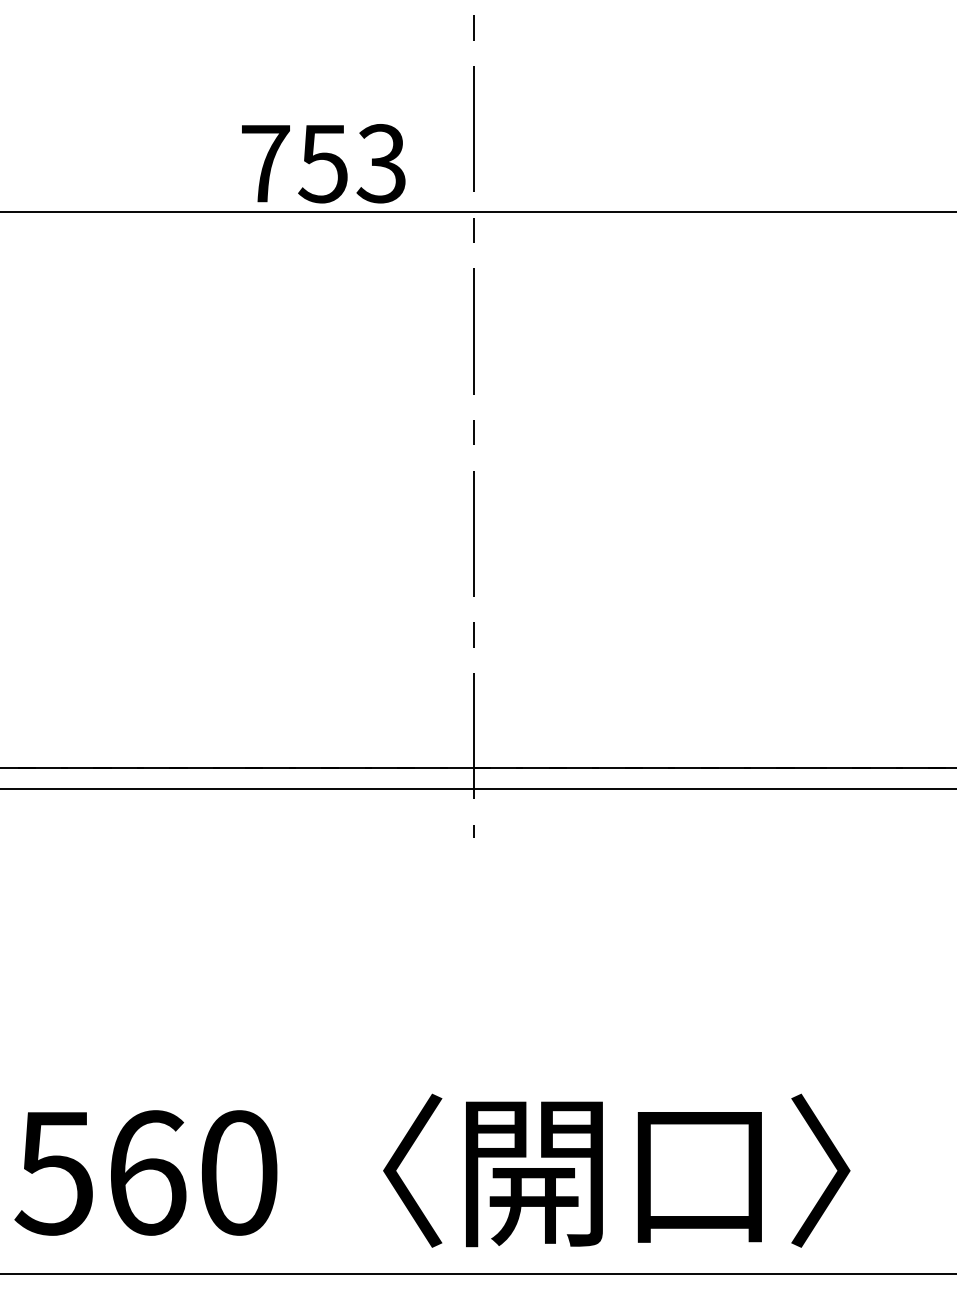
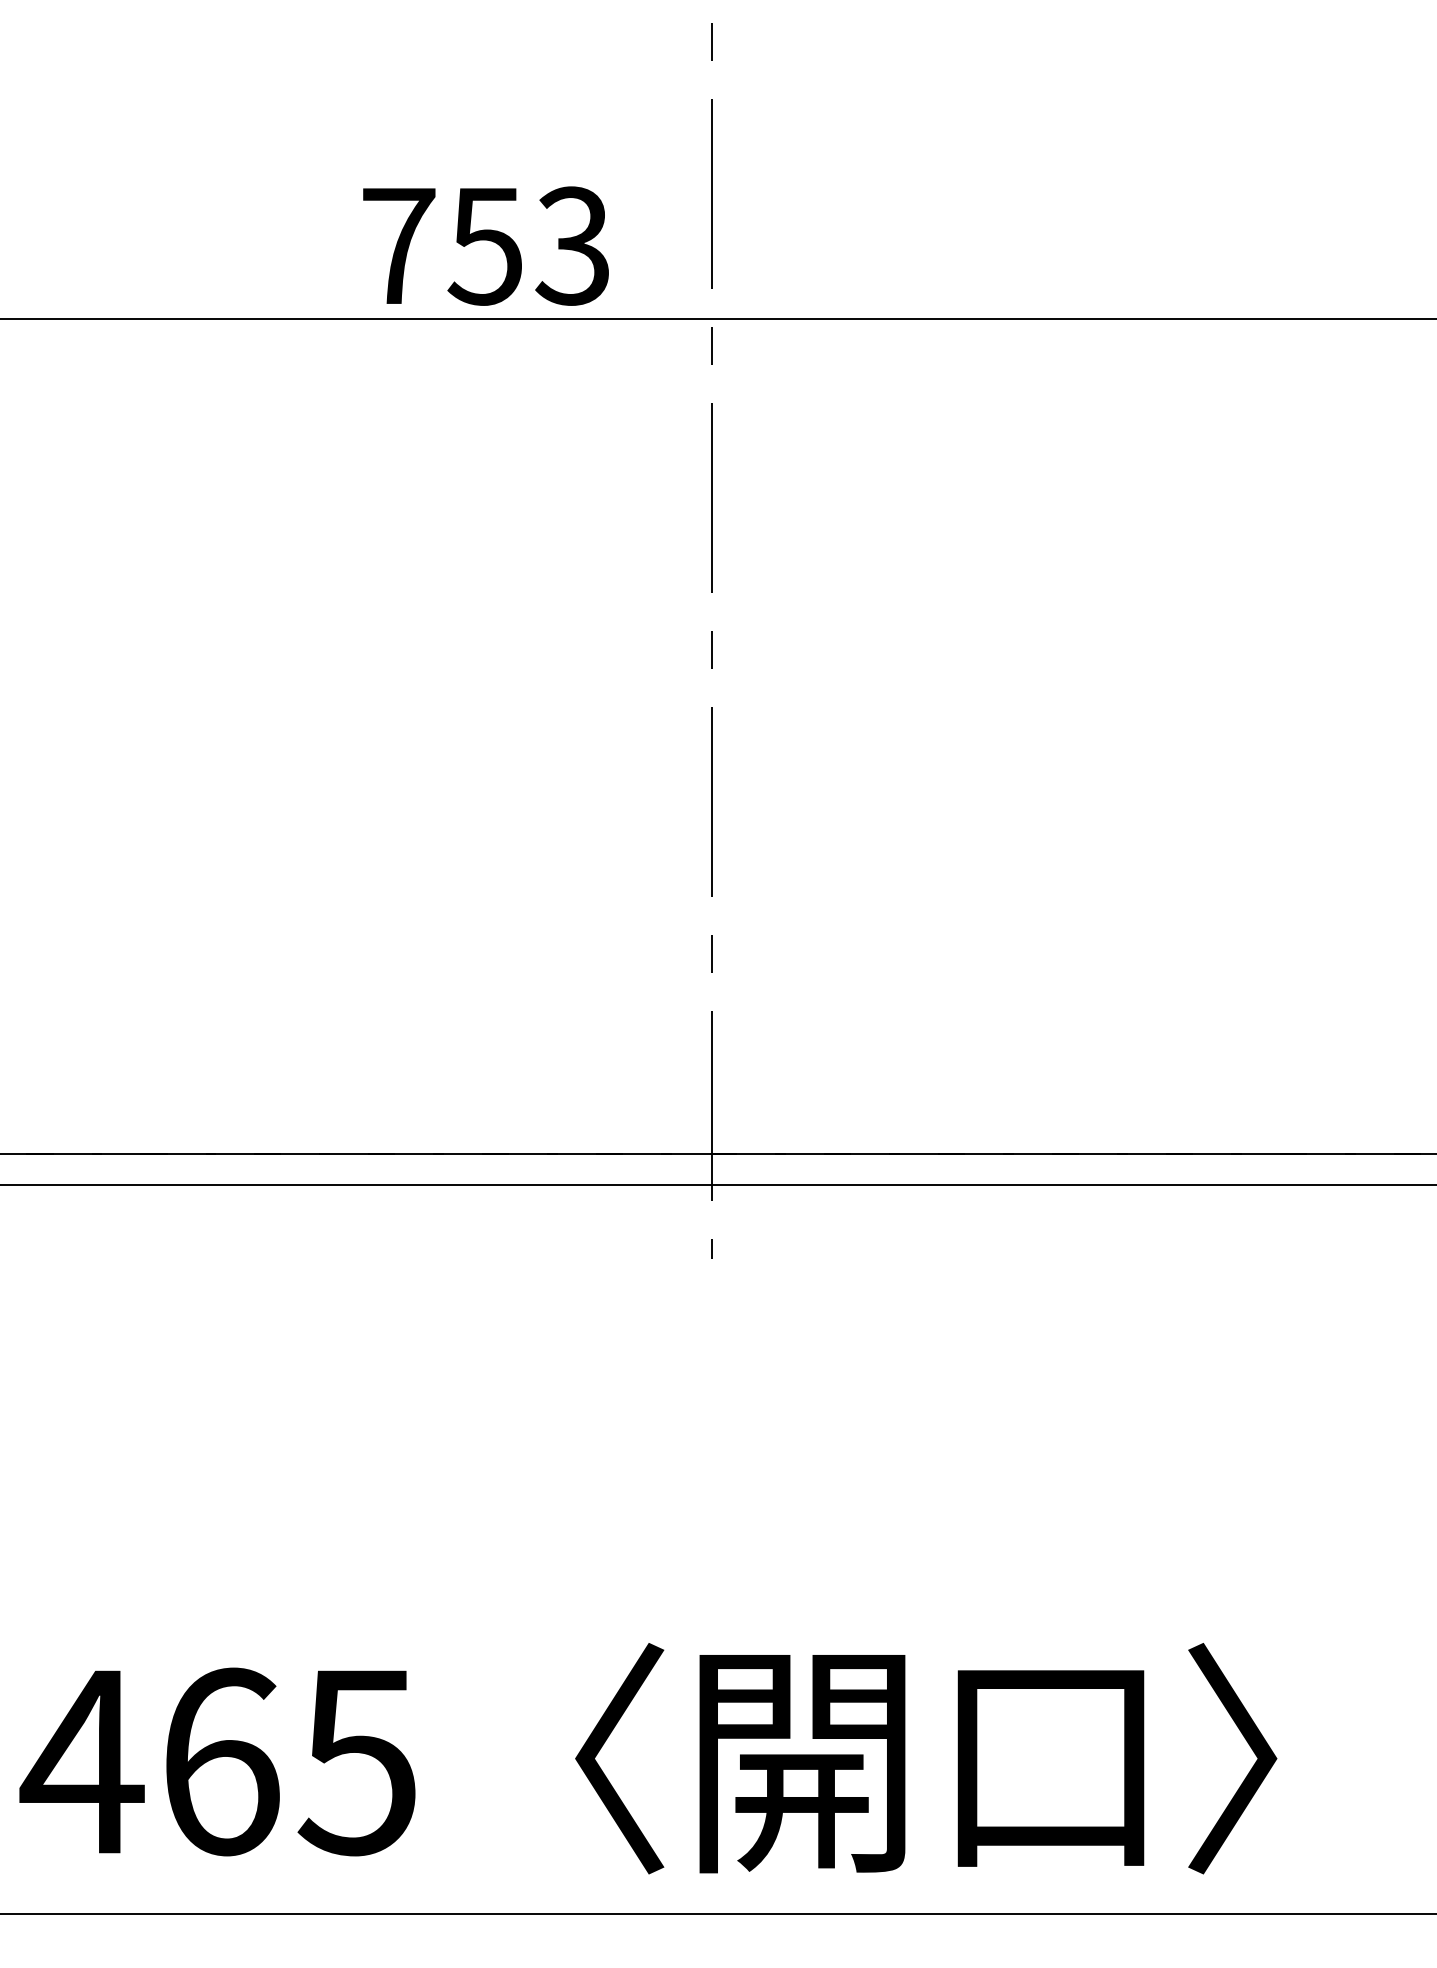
text: (145, 1172) -> (218, 1761), 560 -> 465

